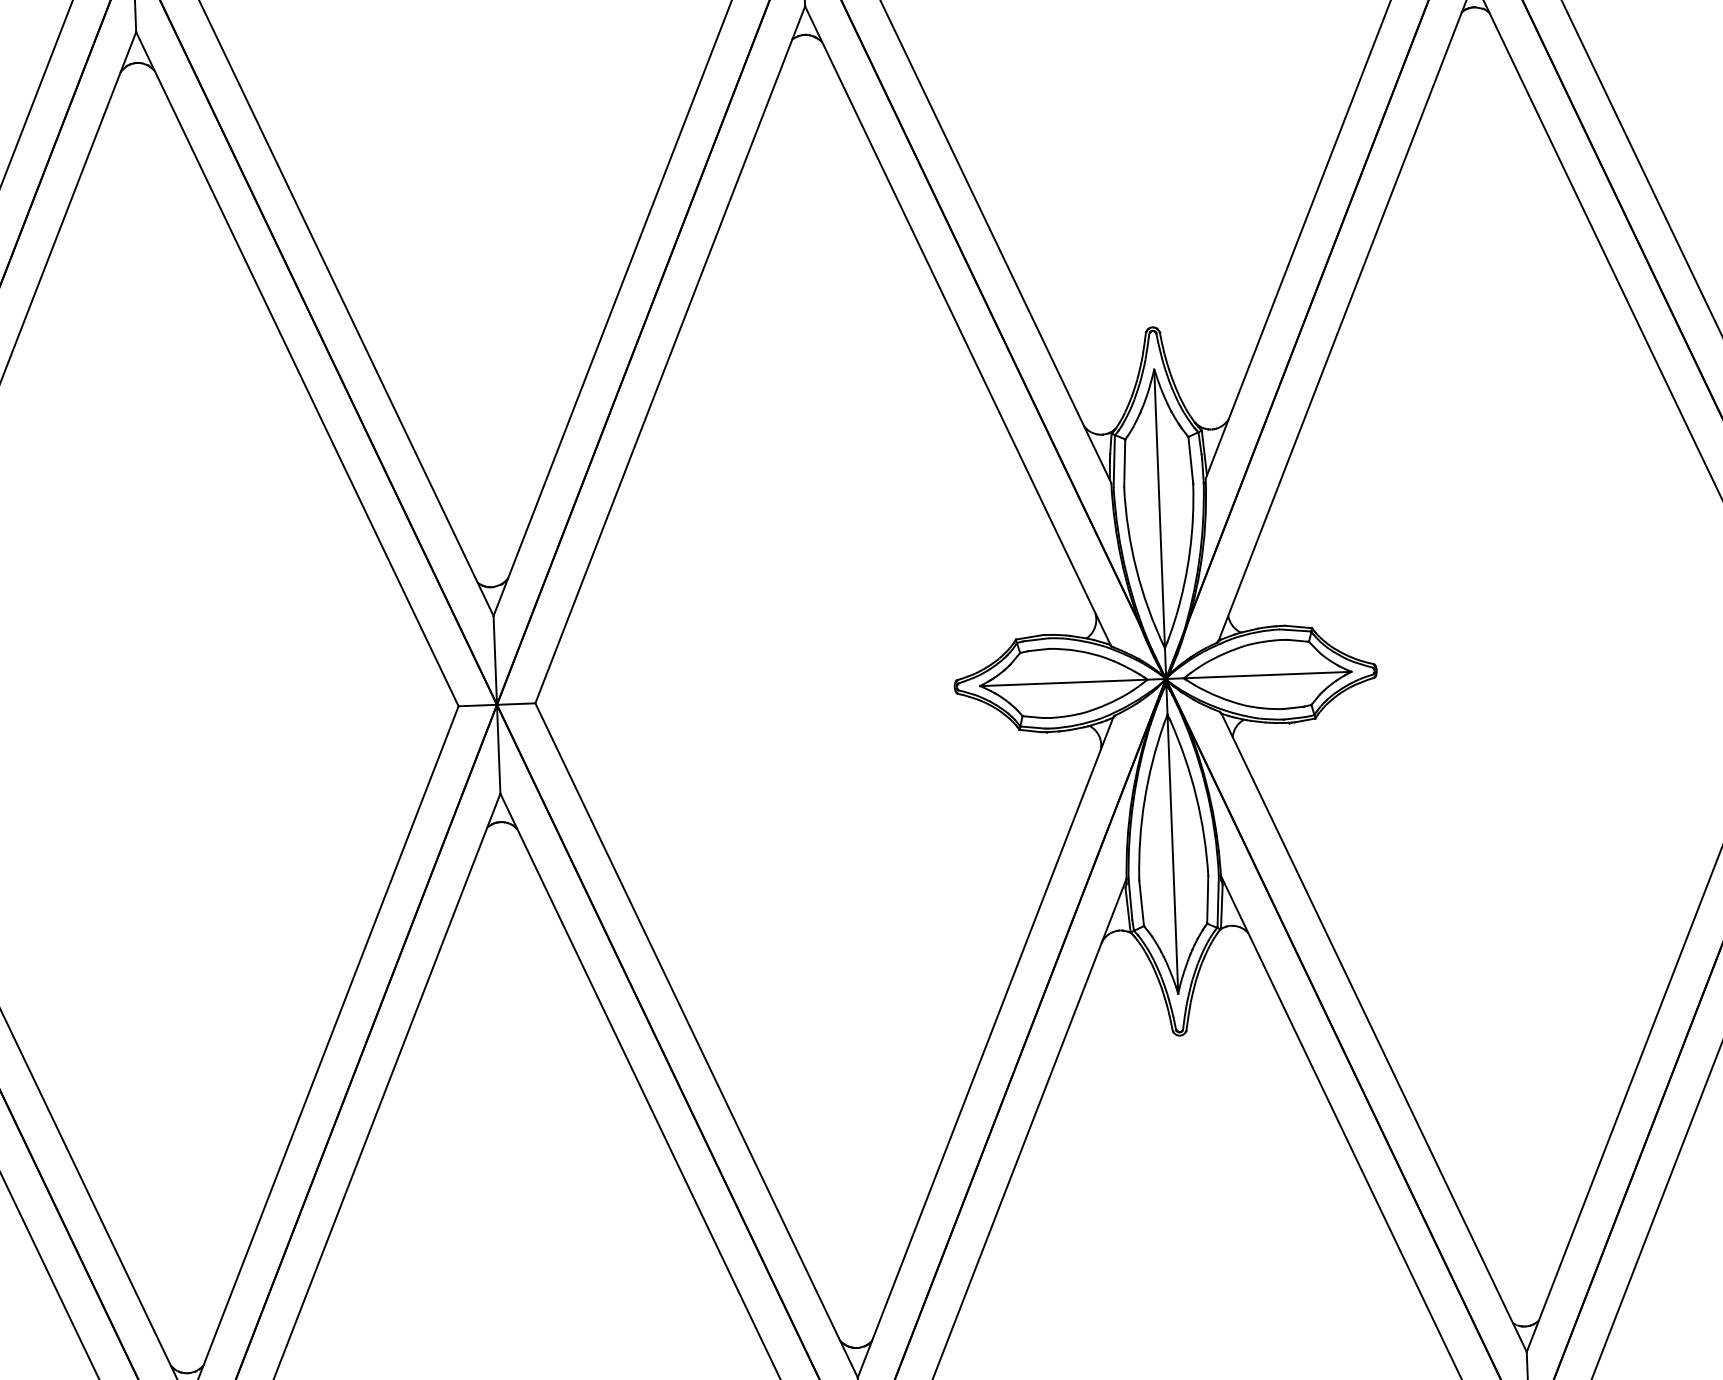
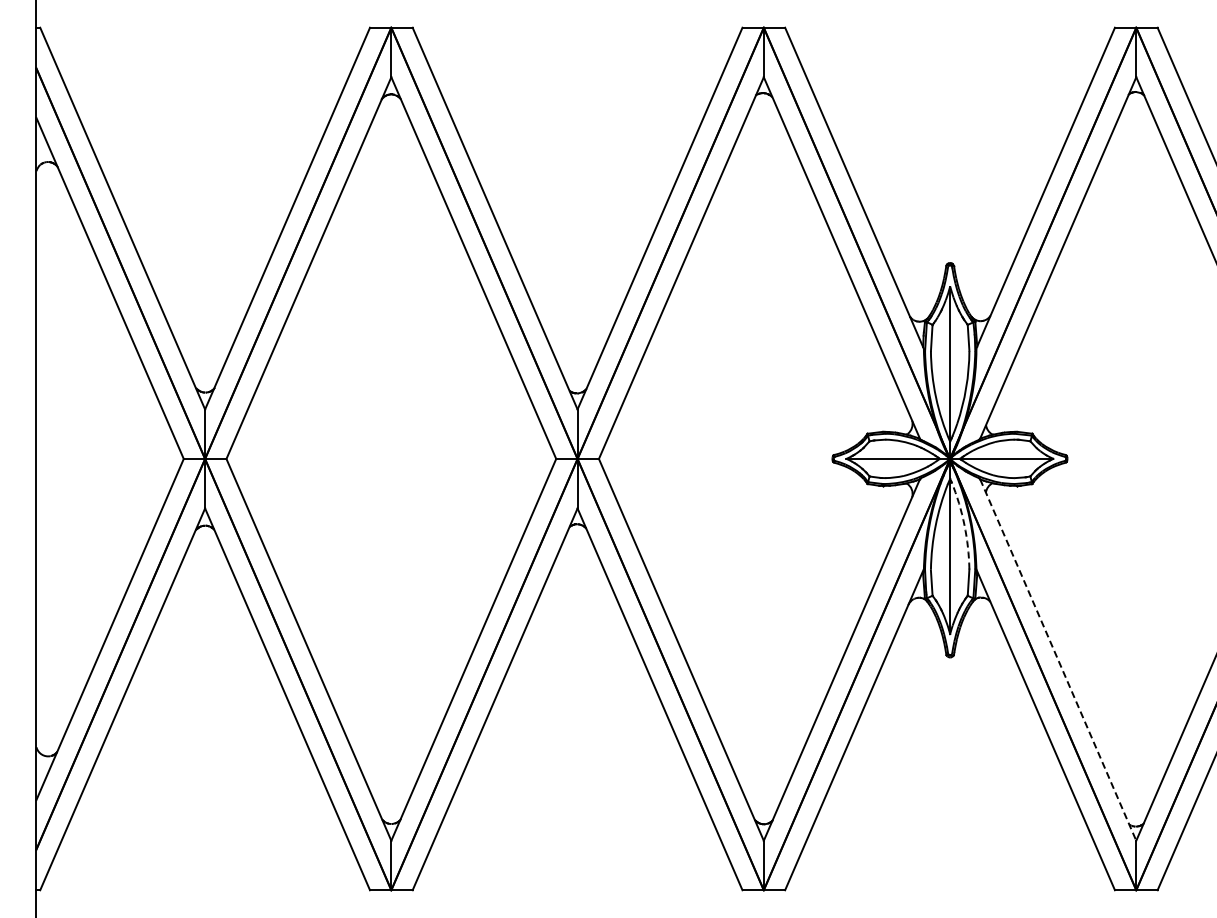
arc: (1196, 797) -> (964, 525), solid -> dashed
line: (1374, 1033) -> (1058, 660), solid -> dashed

